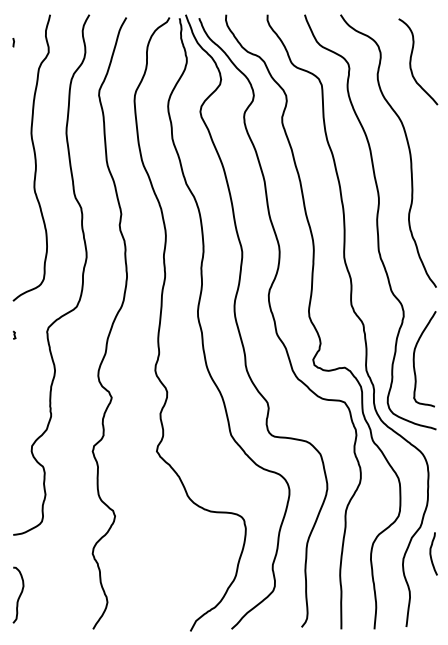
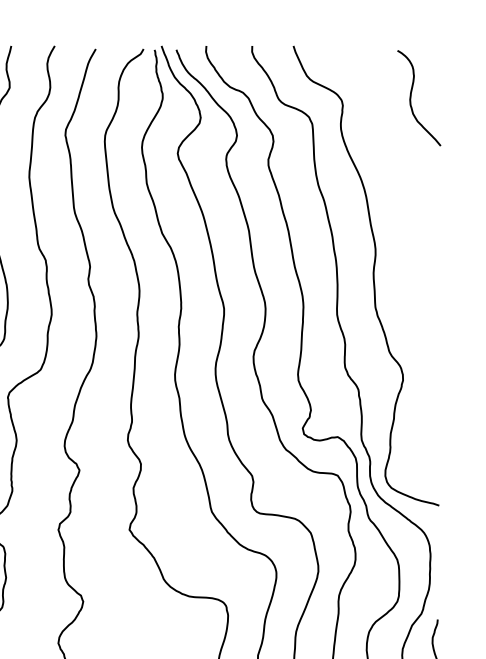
curve: (407, 146) -> (407, 191), removed
curve: (414, 359) -> (414, 427), removed

